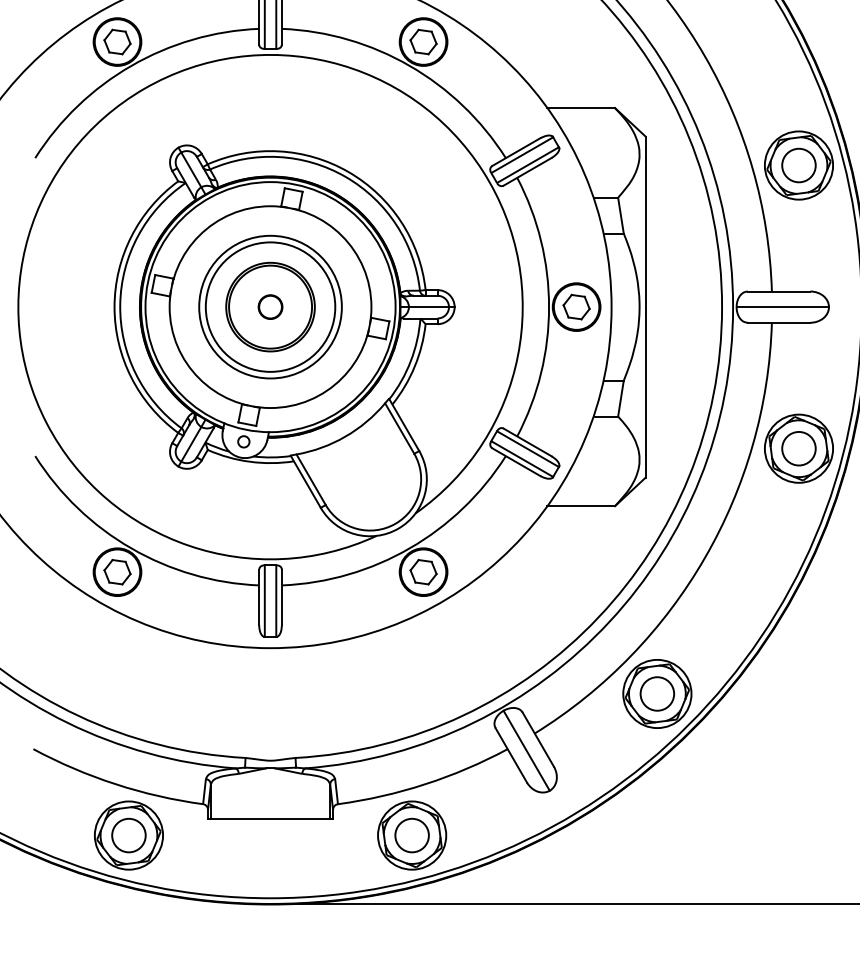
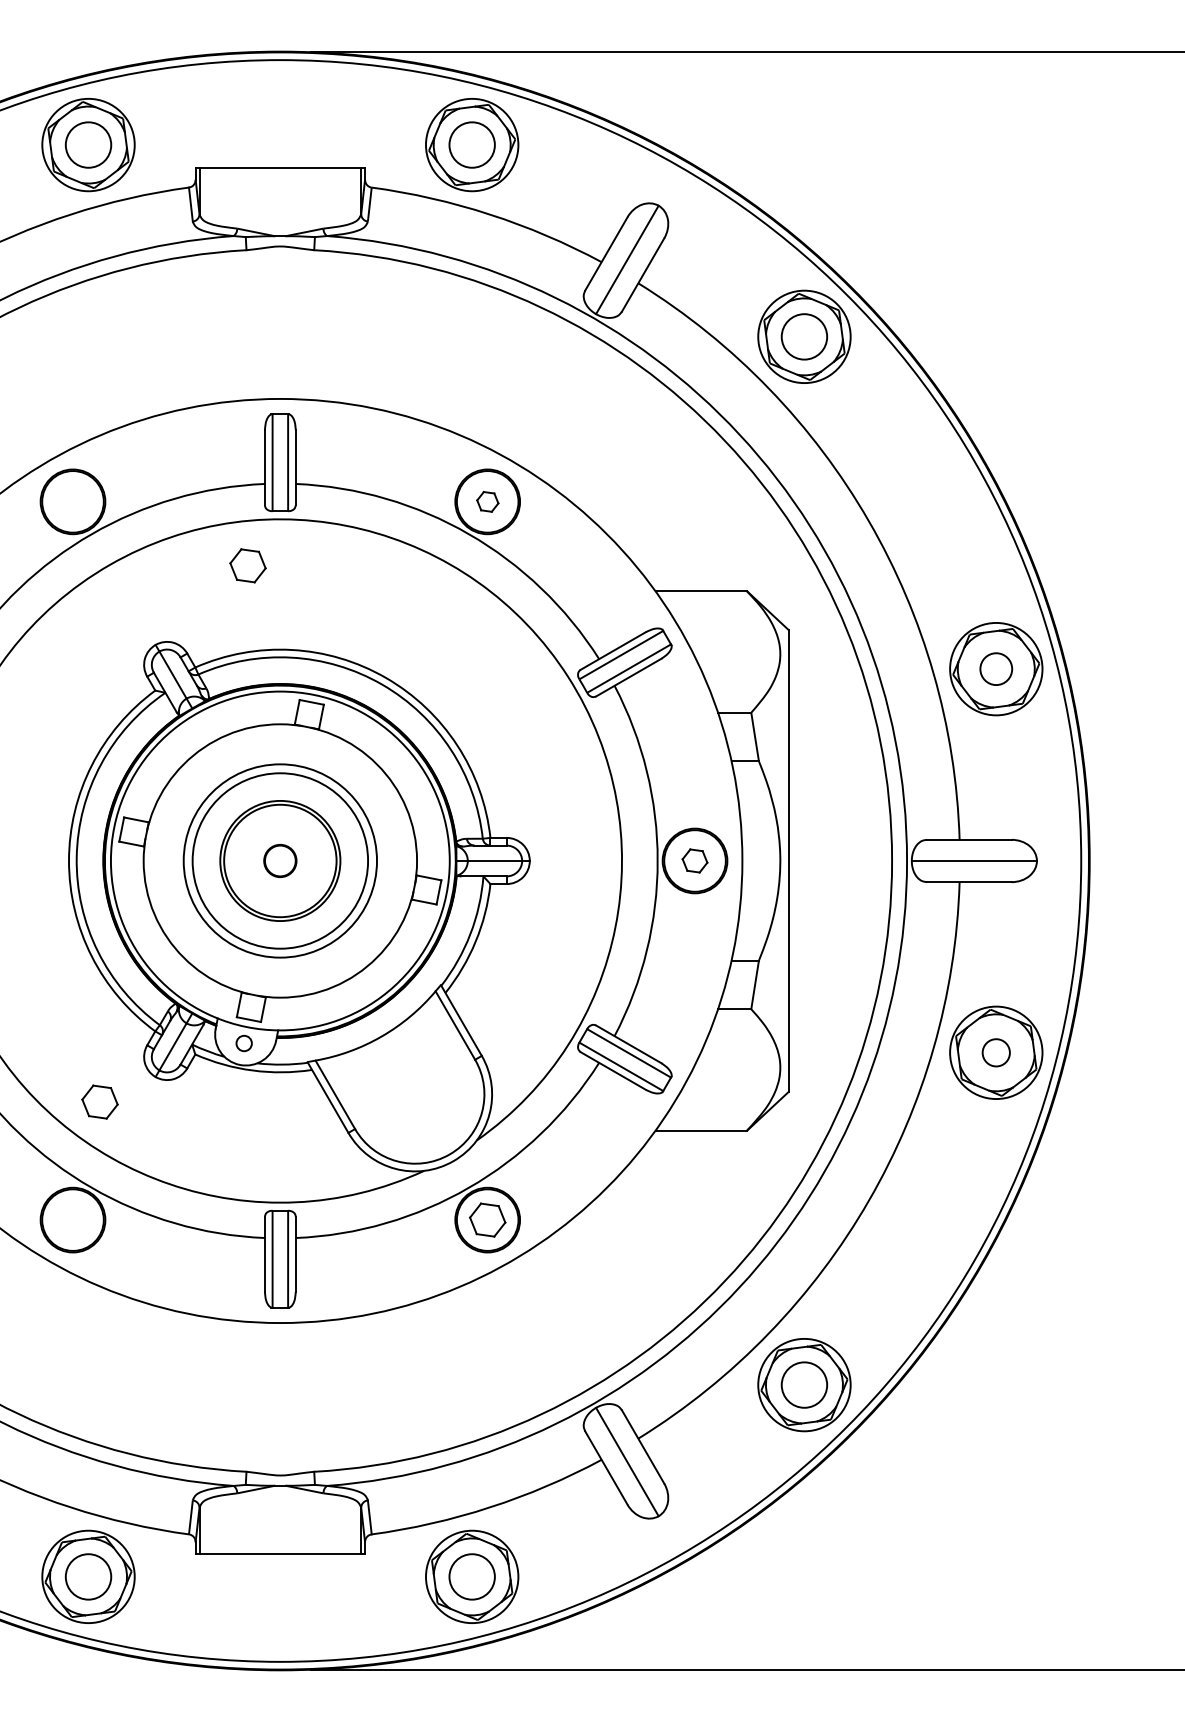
part: (117, 41) -> (247, 565), moved
part: (423, 41) -> (487, 501), size x0.6
circle: (799, 165) -> (996, 668), size x0.7
part: (576, 306) -> (694, 860), size x0.7
circle: (799, 448) -> (996, 1052), size x0.6
part: (117, 571) -> (99, 1101), moved

